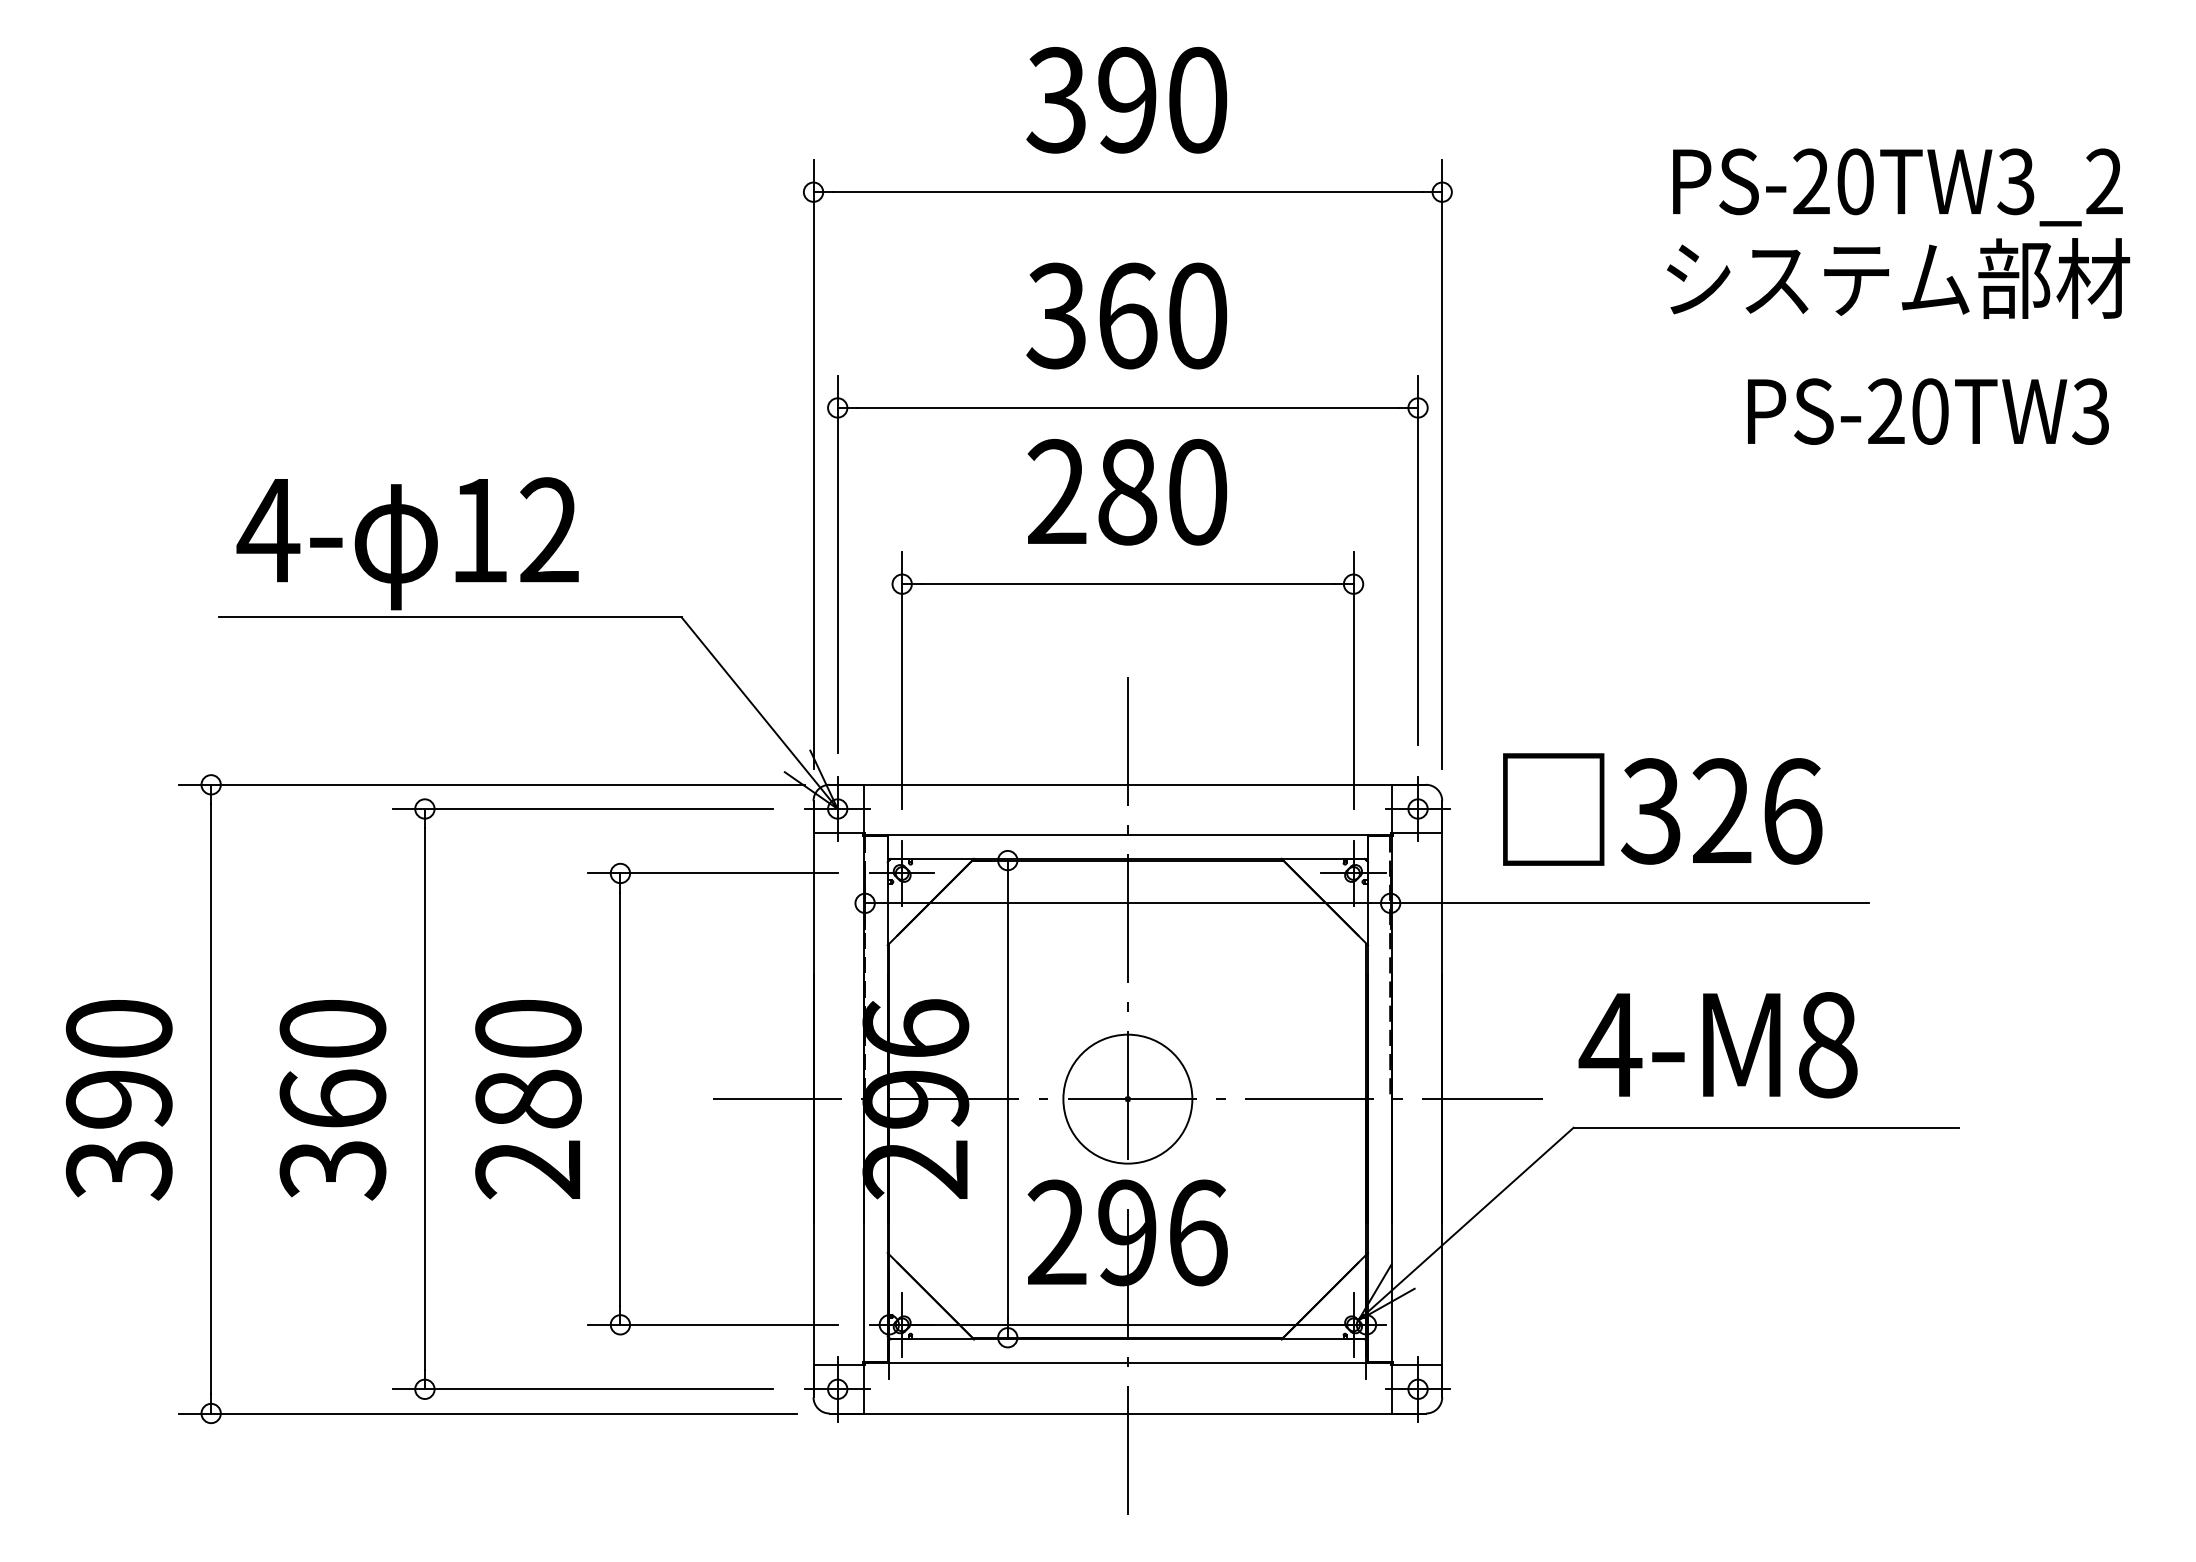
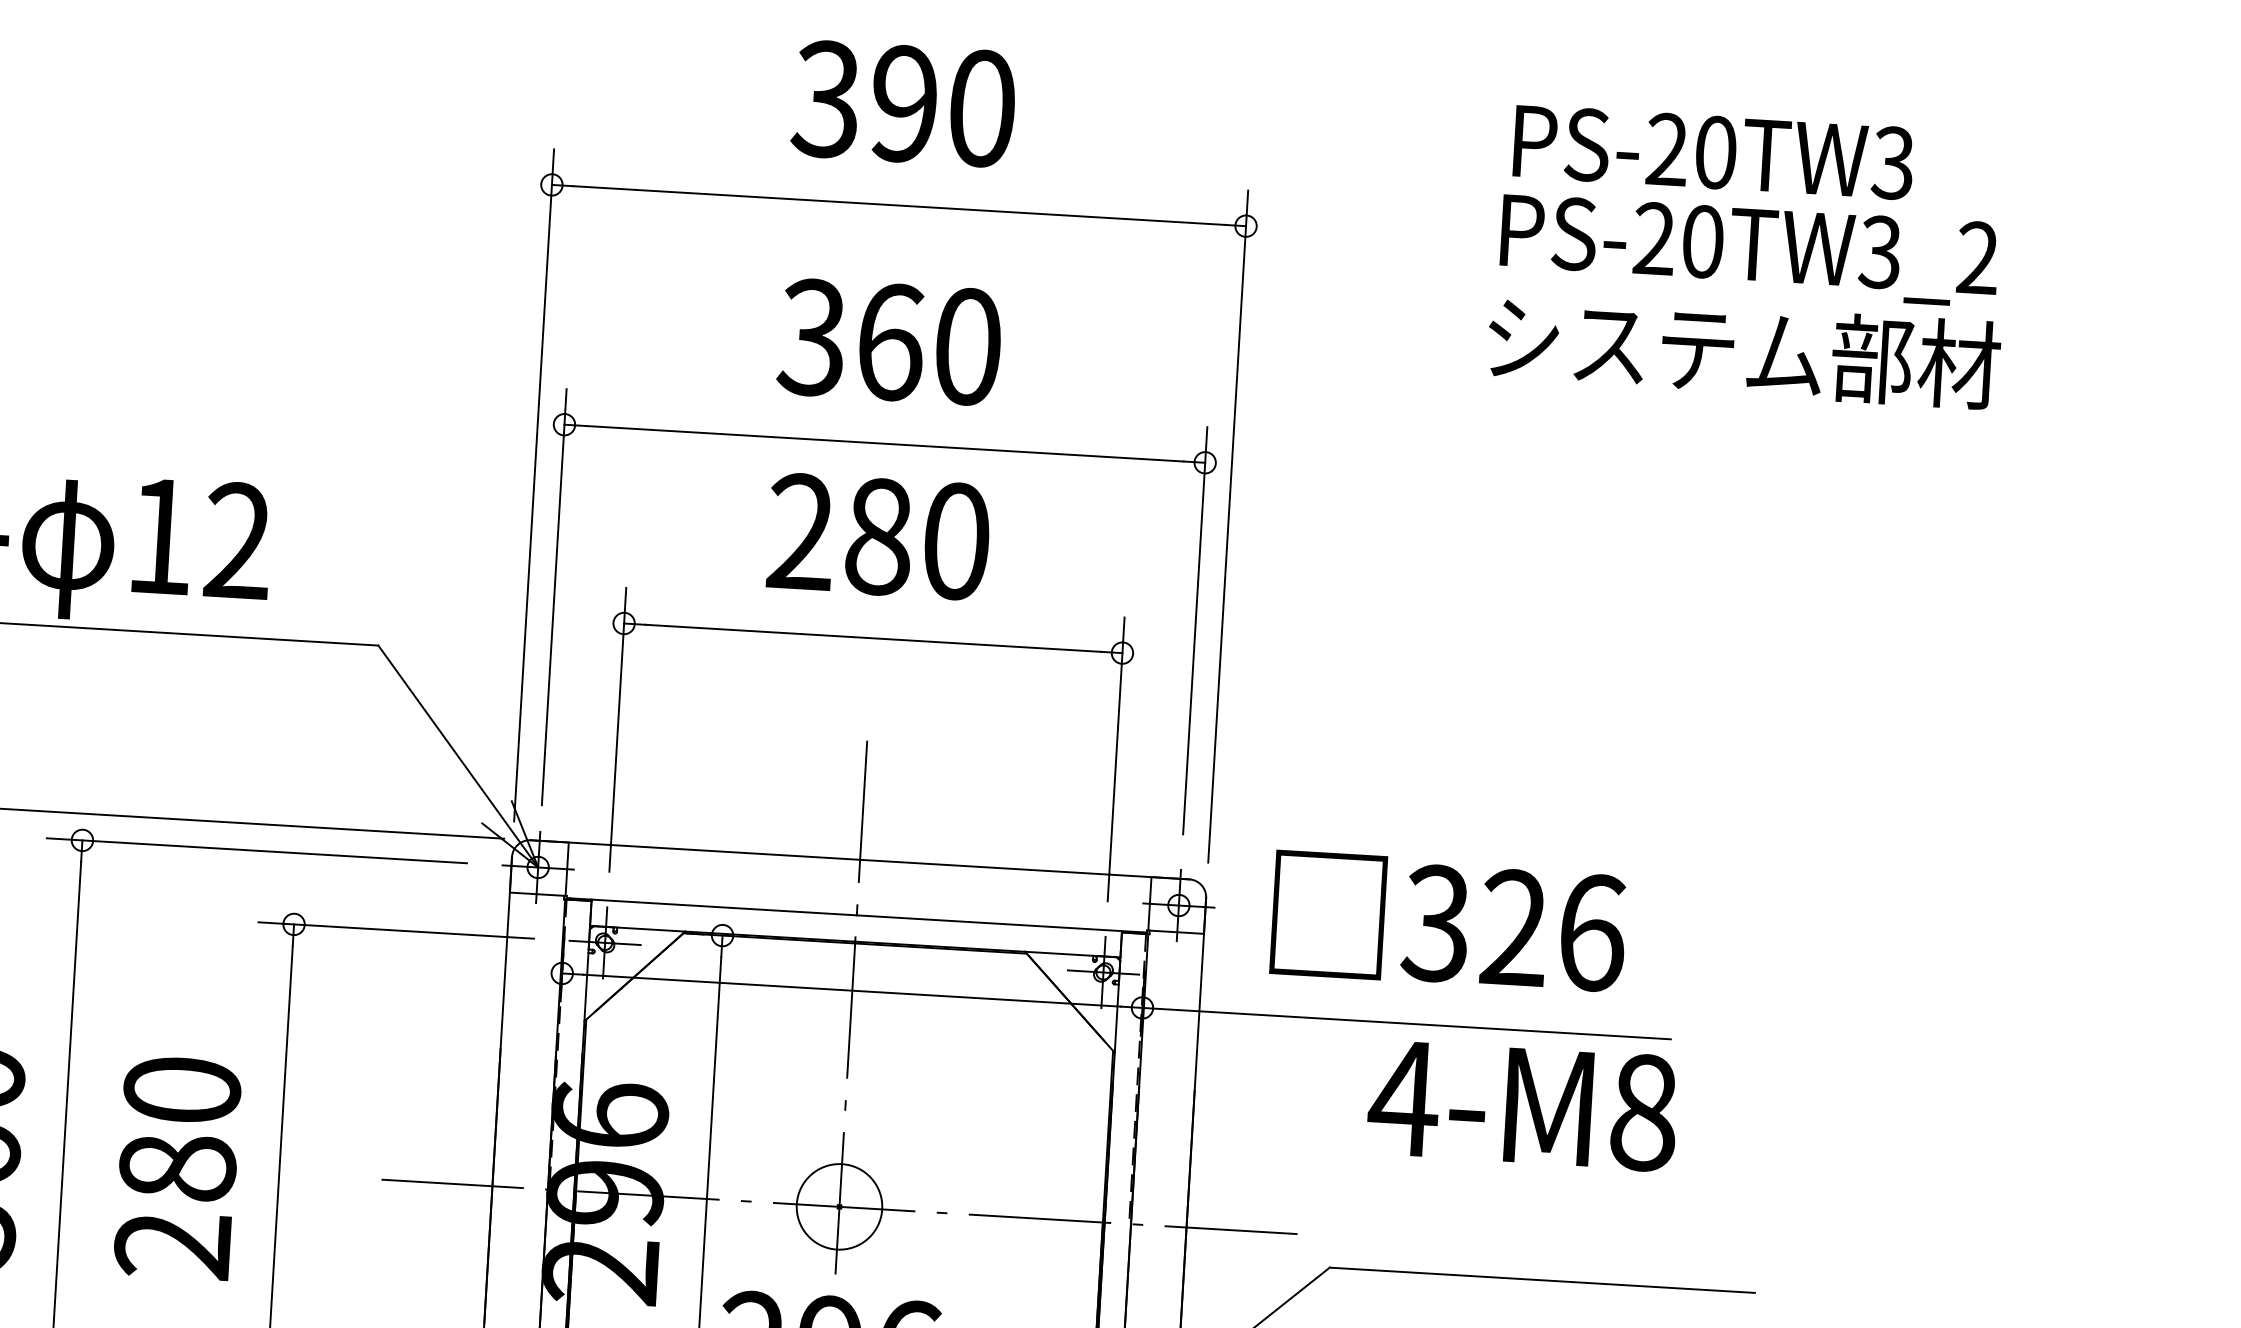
text: (1928, 411) -> (1713, 152), moved
text: (1717, 1045) -> (1522, 1105), moved
circle: (1127, 1098) -> (839, 1206), size x0.6

